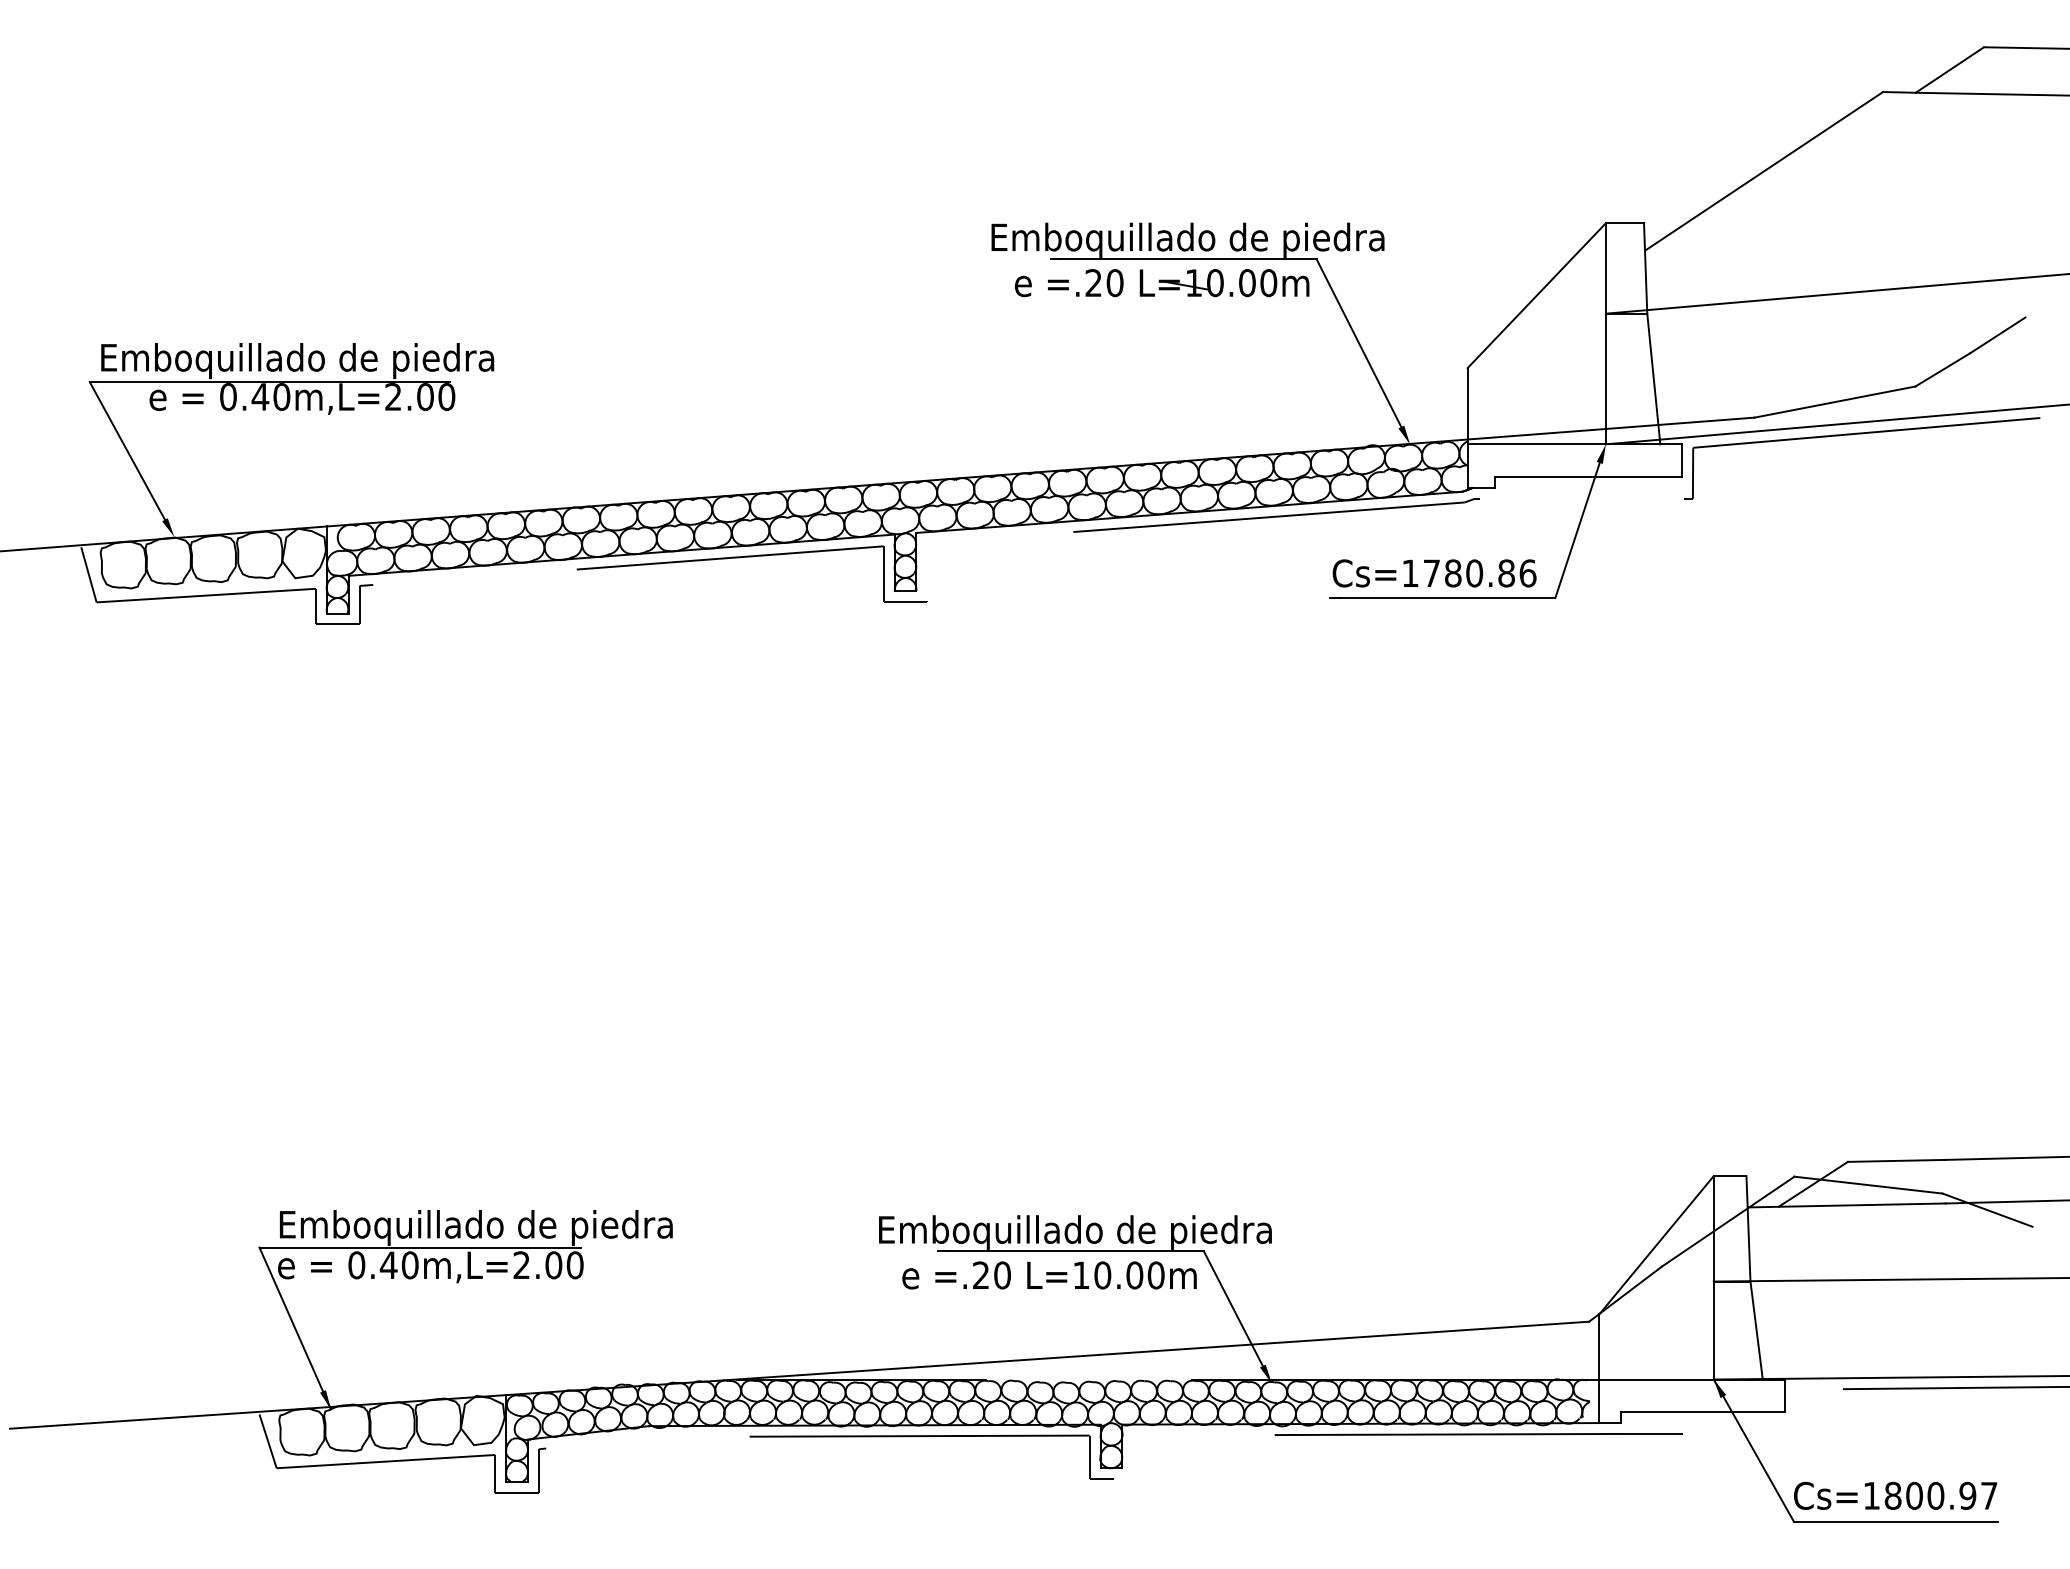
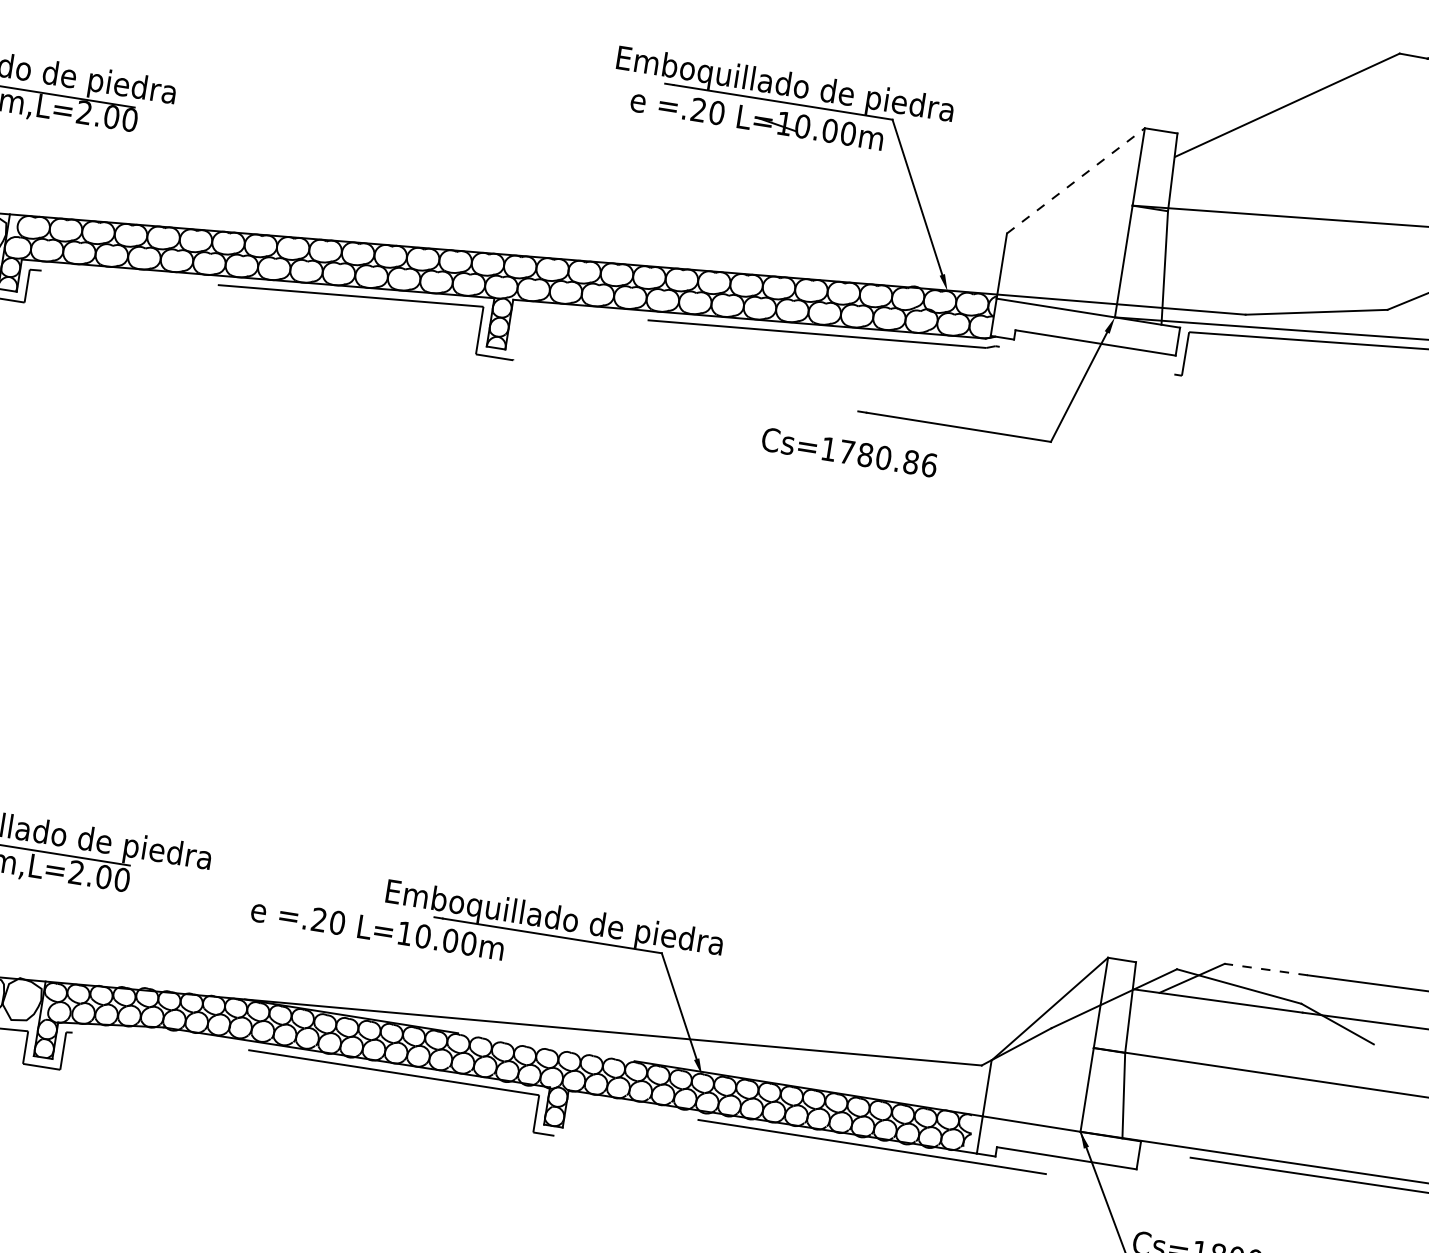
line: (1537, 295) -> (1076, 180), solid -> dashed
text: (1434, 573) -> (849, 452), moved
line: (1895, 1160) -> (1265, 969), solid -> dashed
text: (1049, 1275) -> (377, 929), moved

